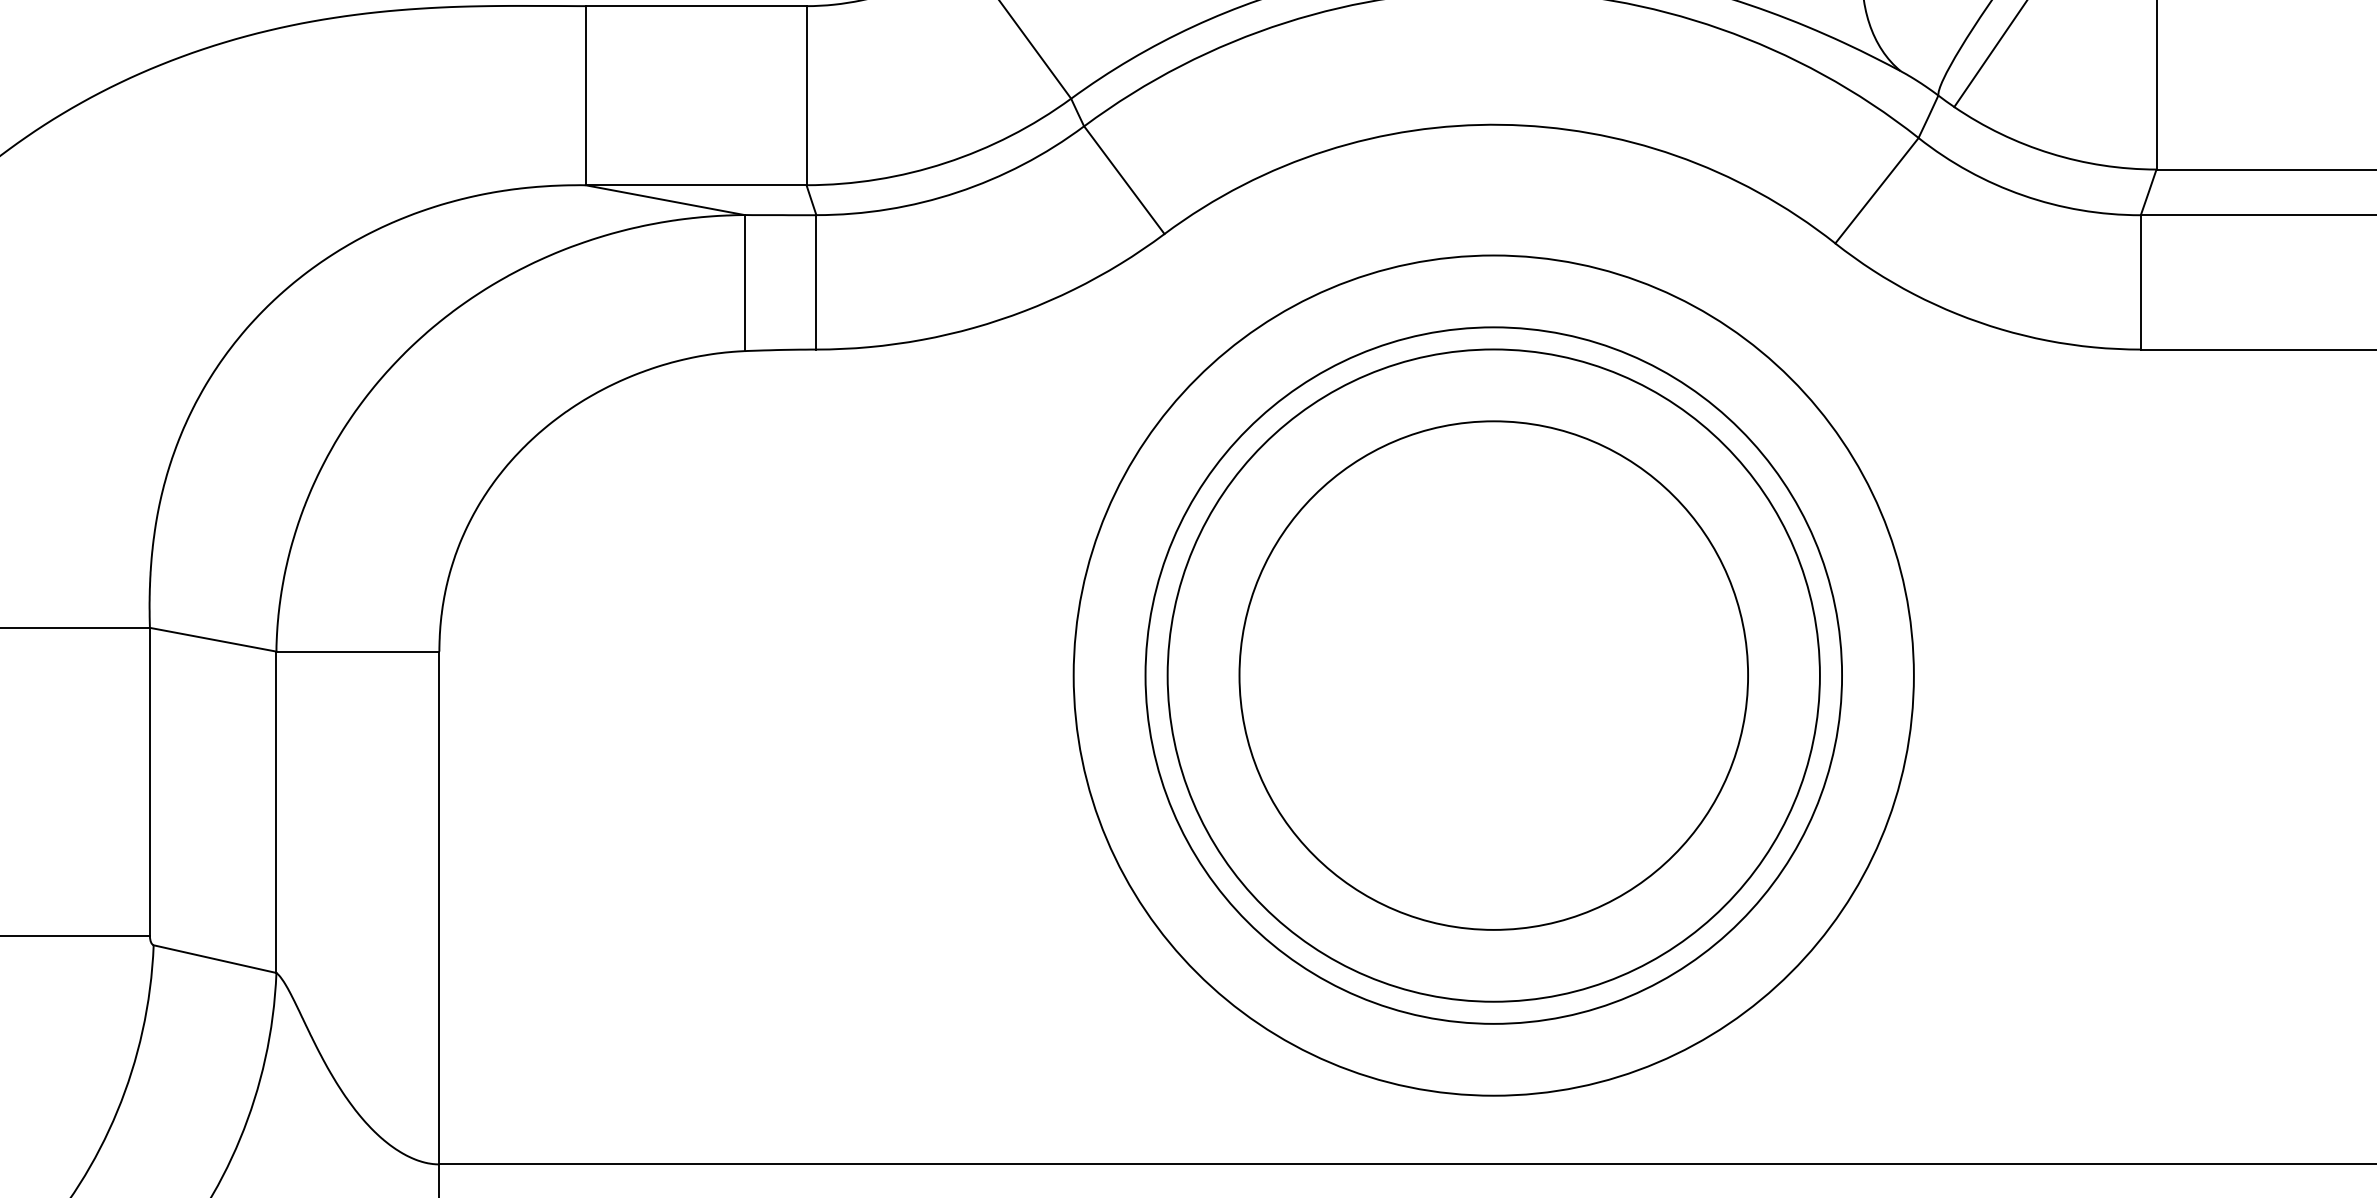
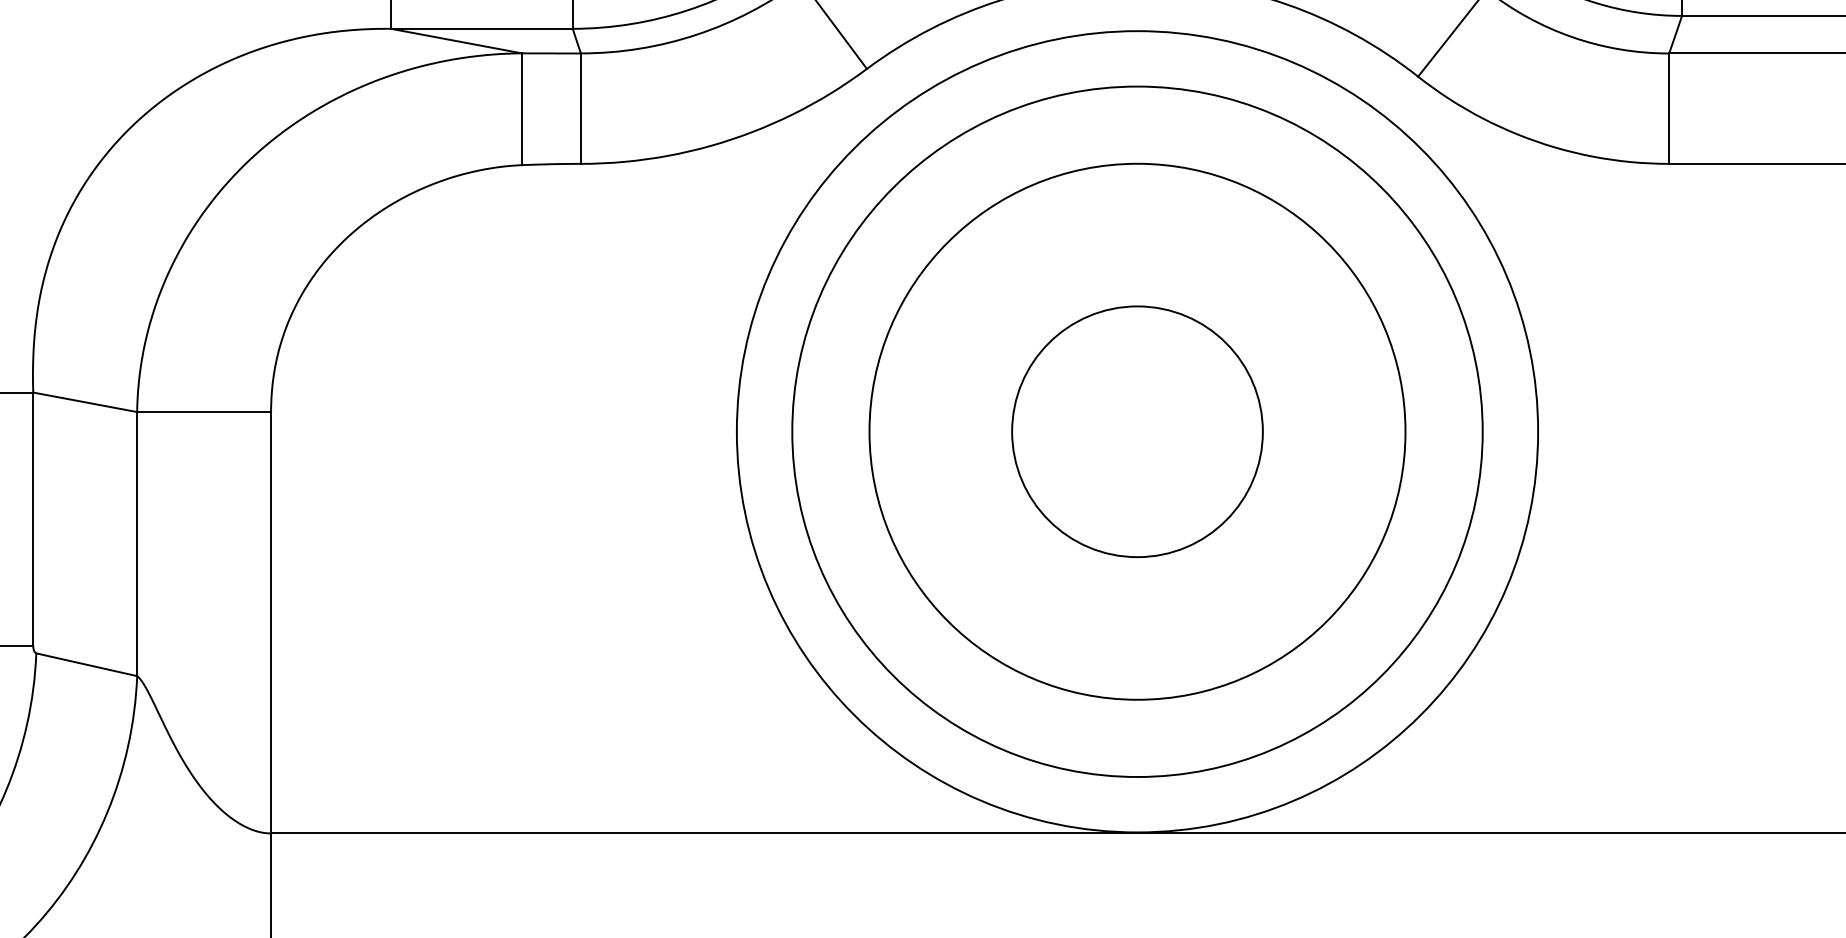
circle: (1493, 675) -> (1137, 431), size x0.6
circle: (1493, 675) -> (1137, 431), size x1.4

